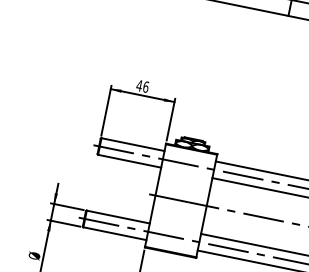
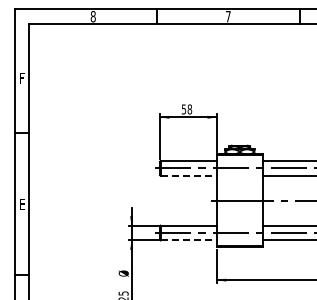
text: (142, 86) -> (186, 109), 46 -> 58
line: (130, 161) -> (189, 175), solid -> dashed
line: (115, 233) -> (189, 240), solid -> dashed

